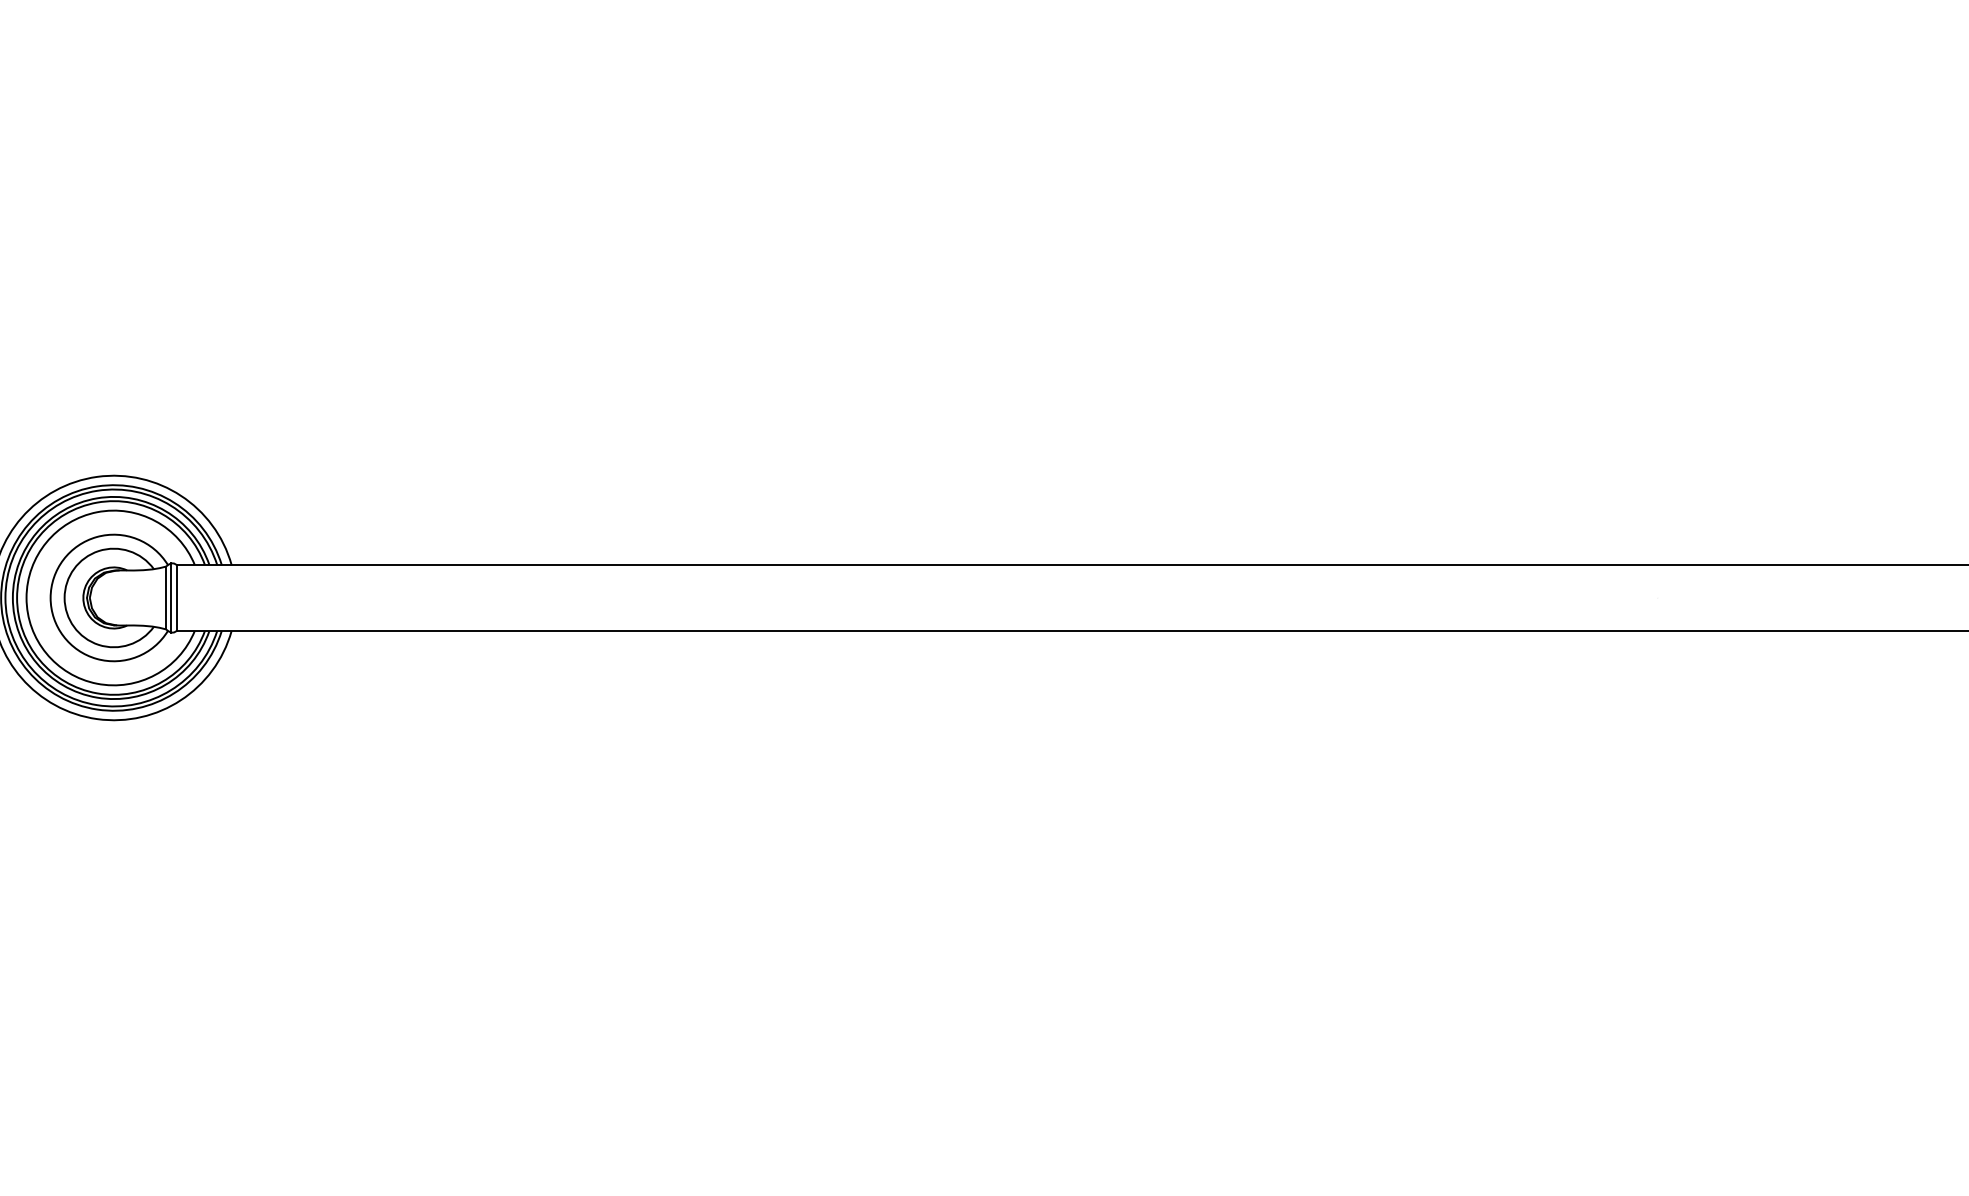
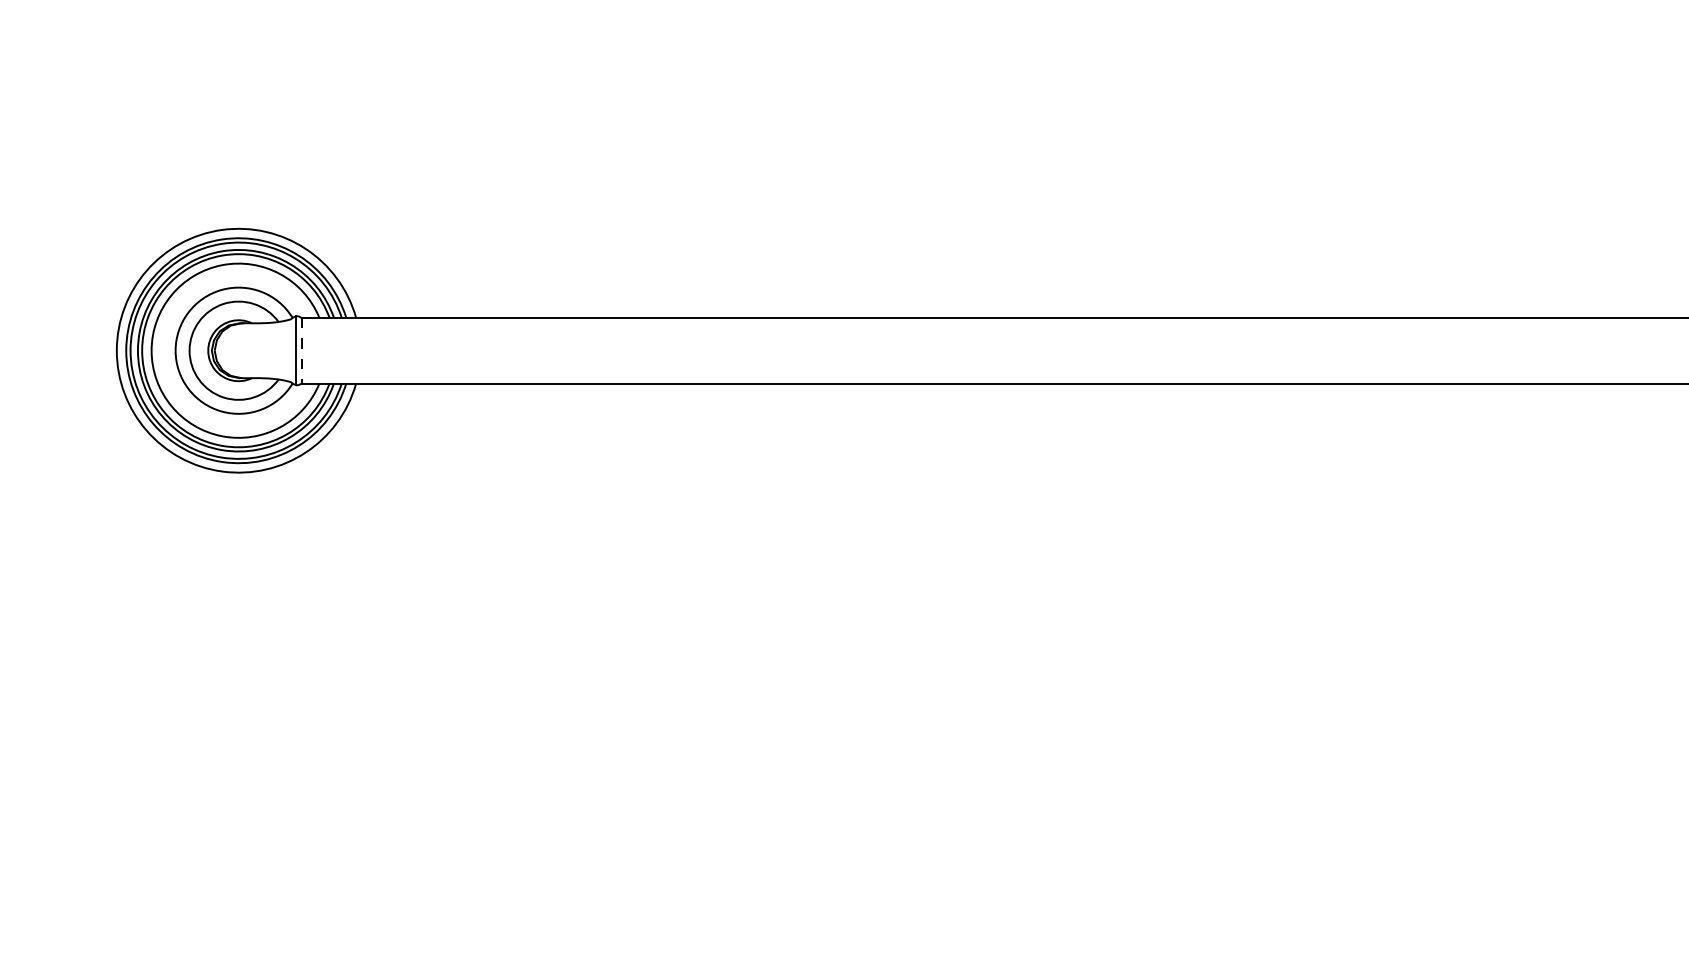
line: (165, 597) -> (290, 350), removed
line: (176, 598) -> (301, 351), solid -> dashed

